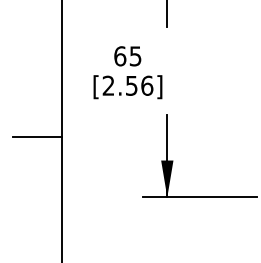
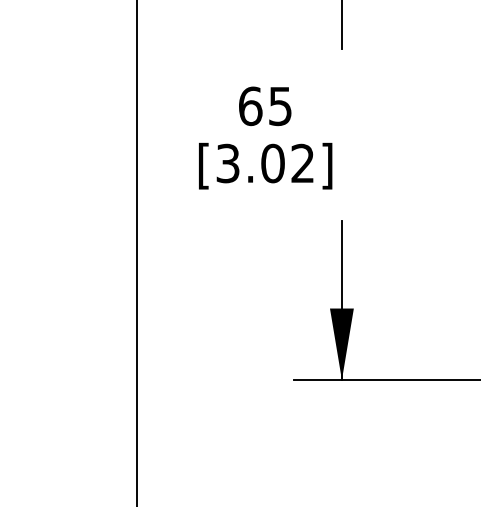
text: (127, 85) -> (264, 162), [2.56] -> [3.02]
line: (36, 137) -> (88, 263), removed

